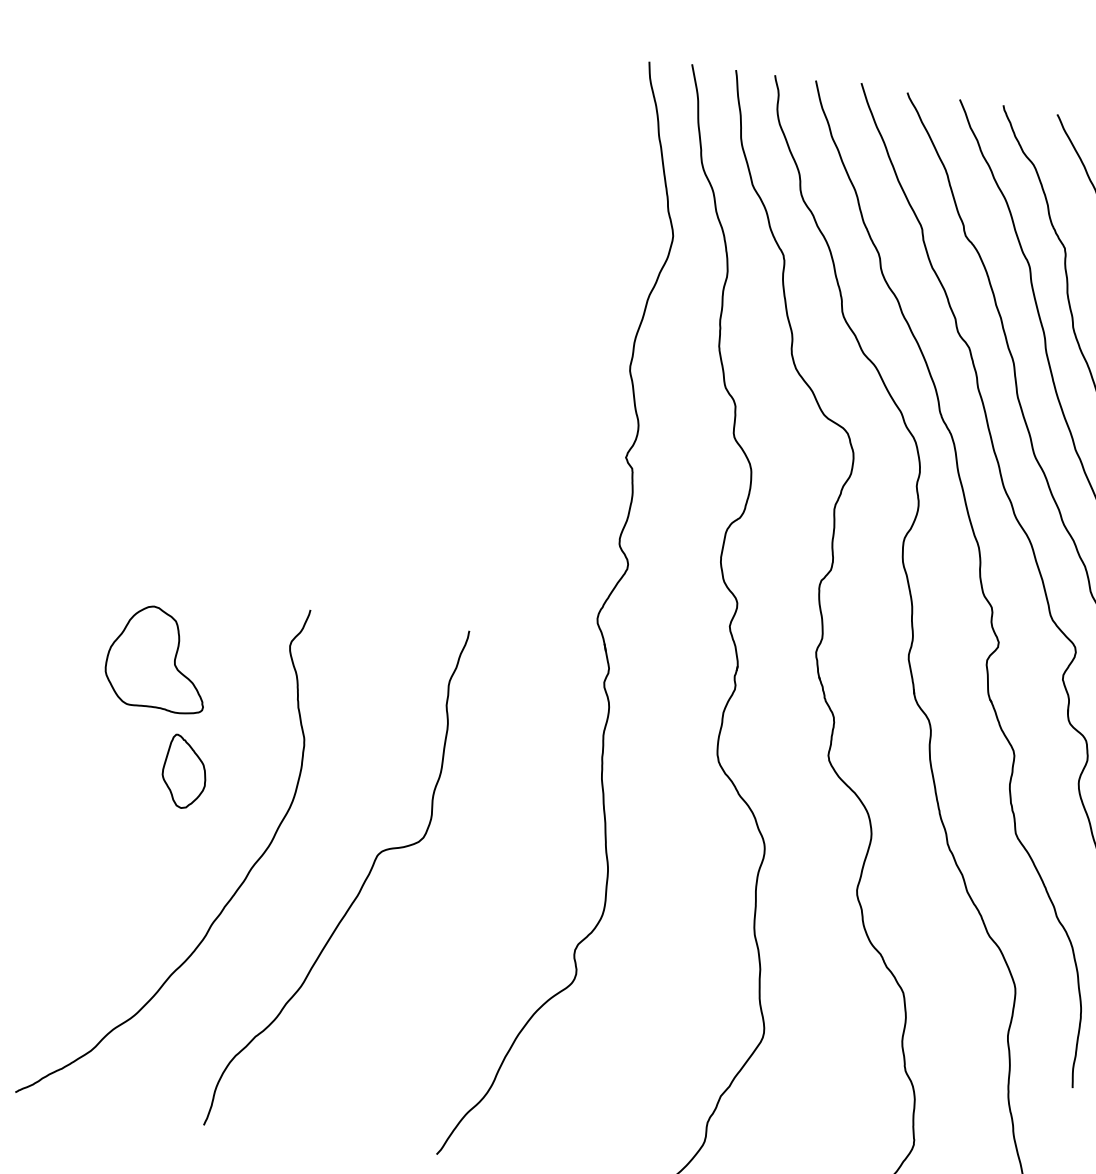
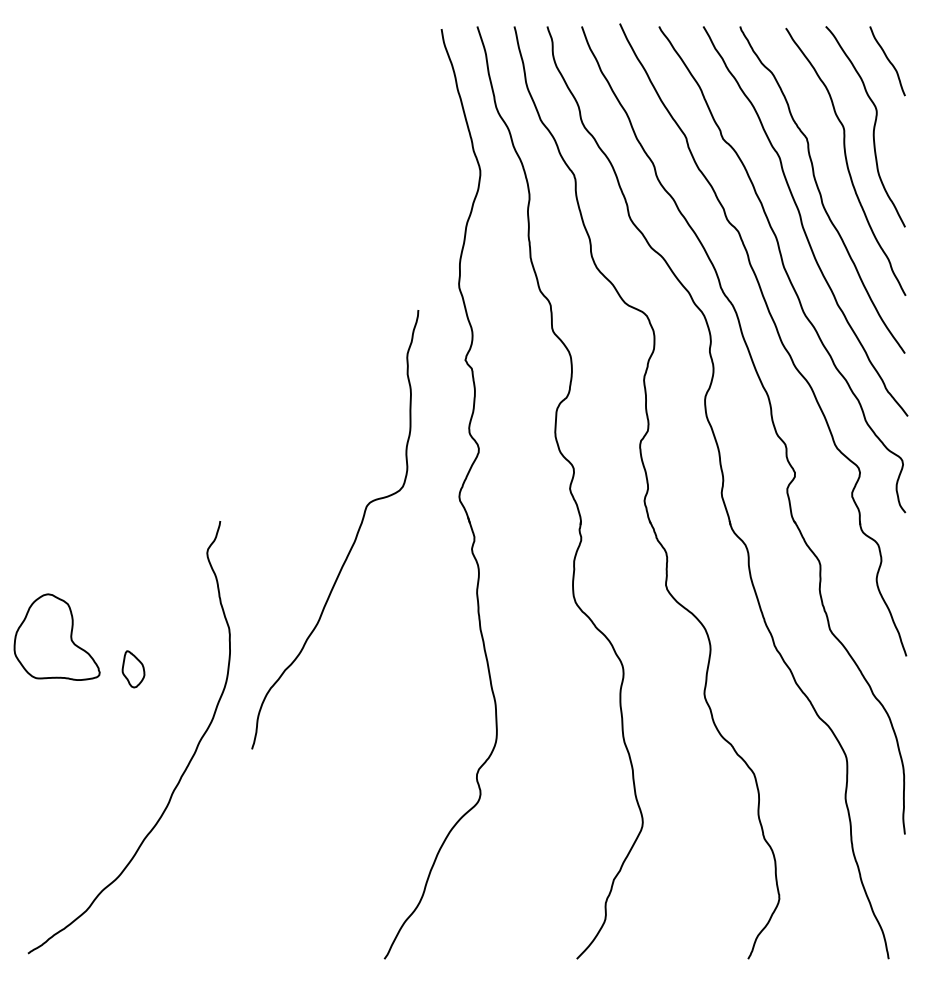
part: (157, 657) -> (56, 636), moved
part: (184, 772) -> (133, 669), size x0.6
curve: (359, 889) -> (355, 536), moved

